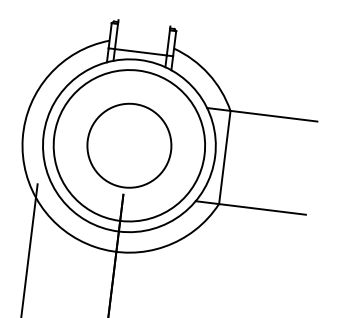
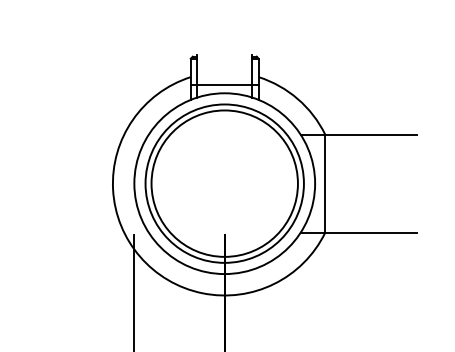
circle: (129, 145) -> (224, 183), size x1.67

